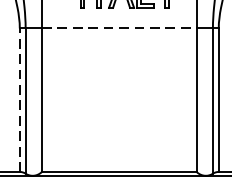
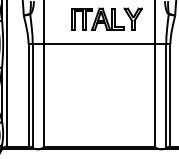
line: (119, 28) -> (99, 44), dashed -> solid
line: (19, 98) -> (28, 94), dashed -> solid

